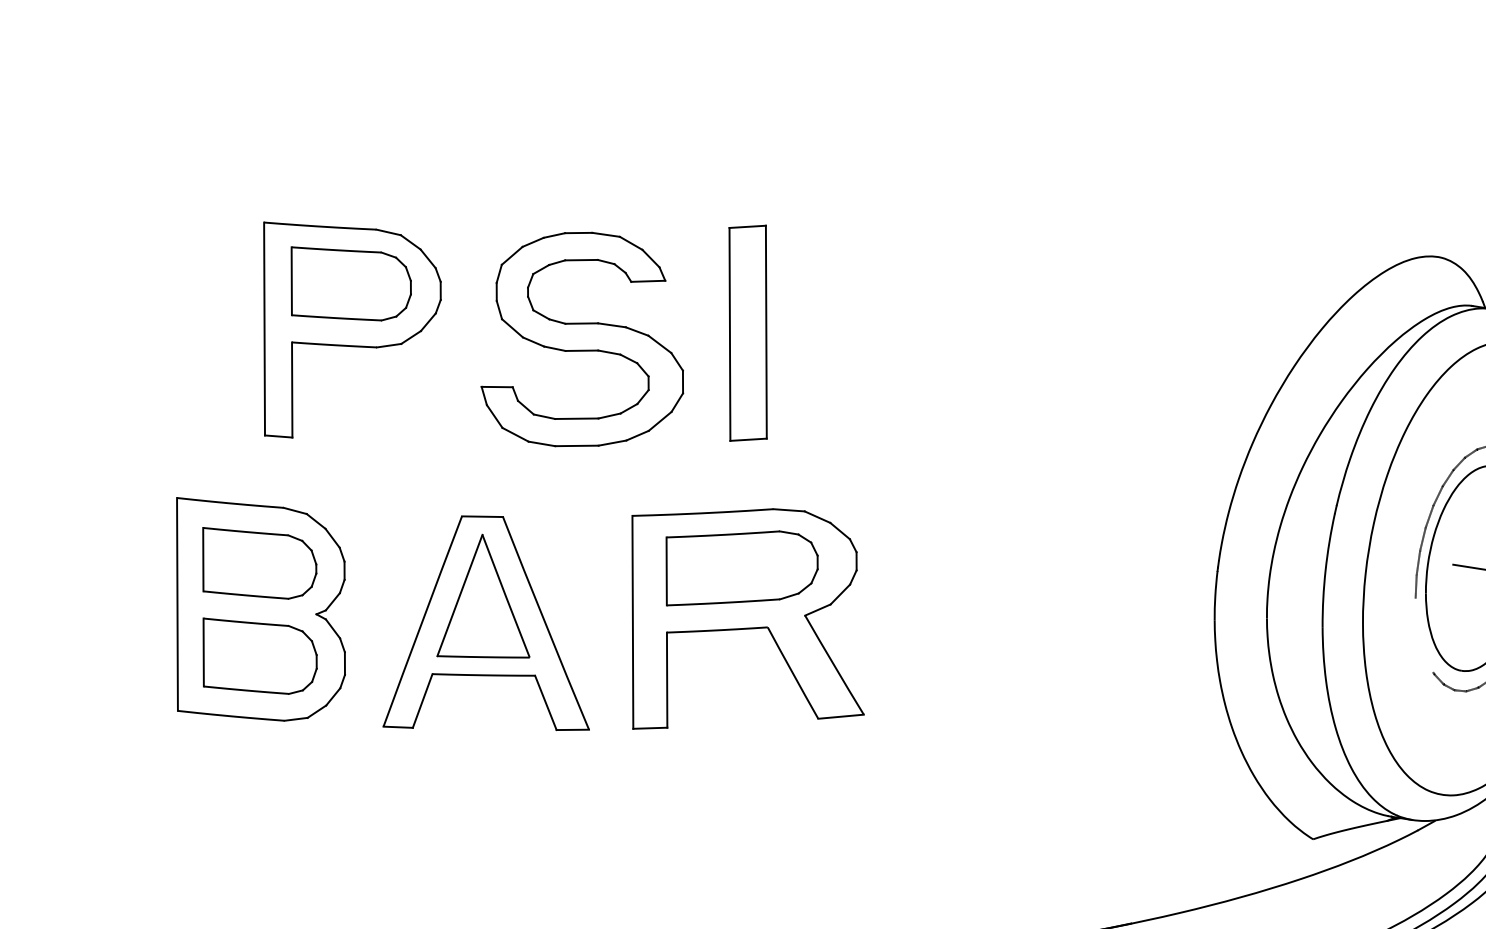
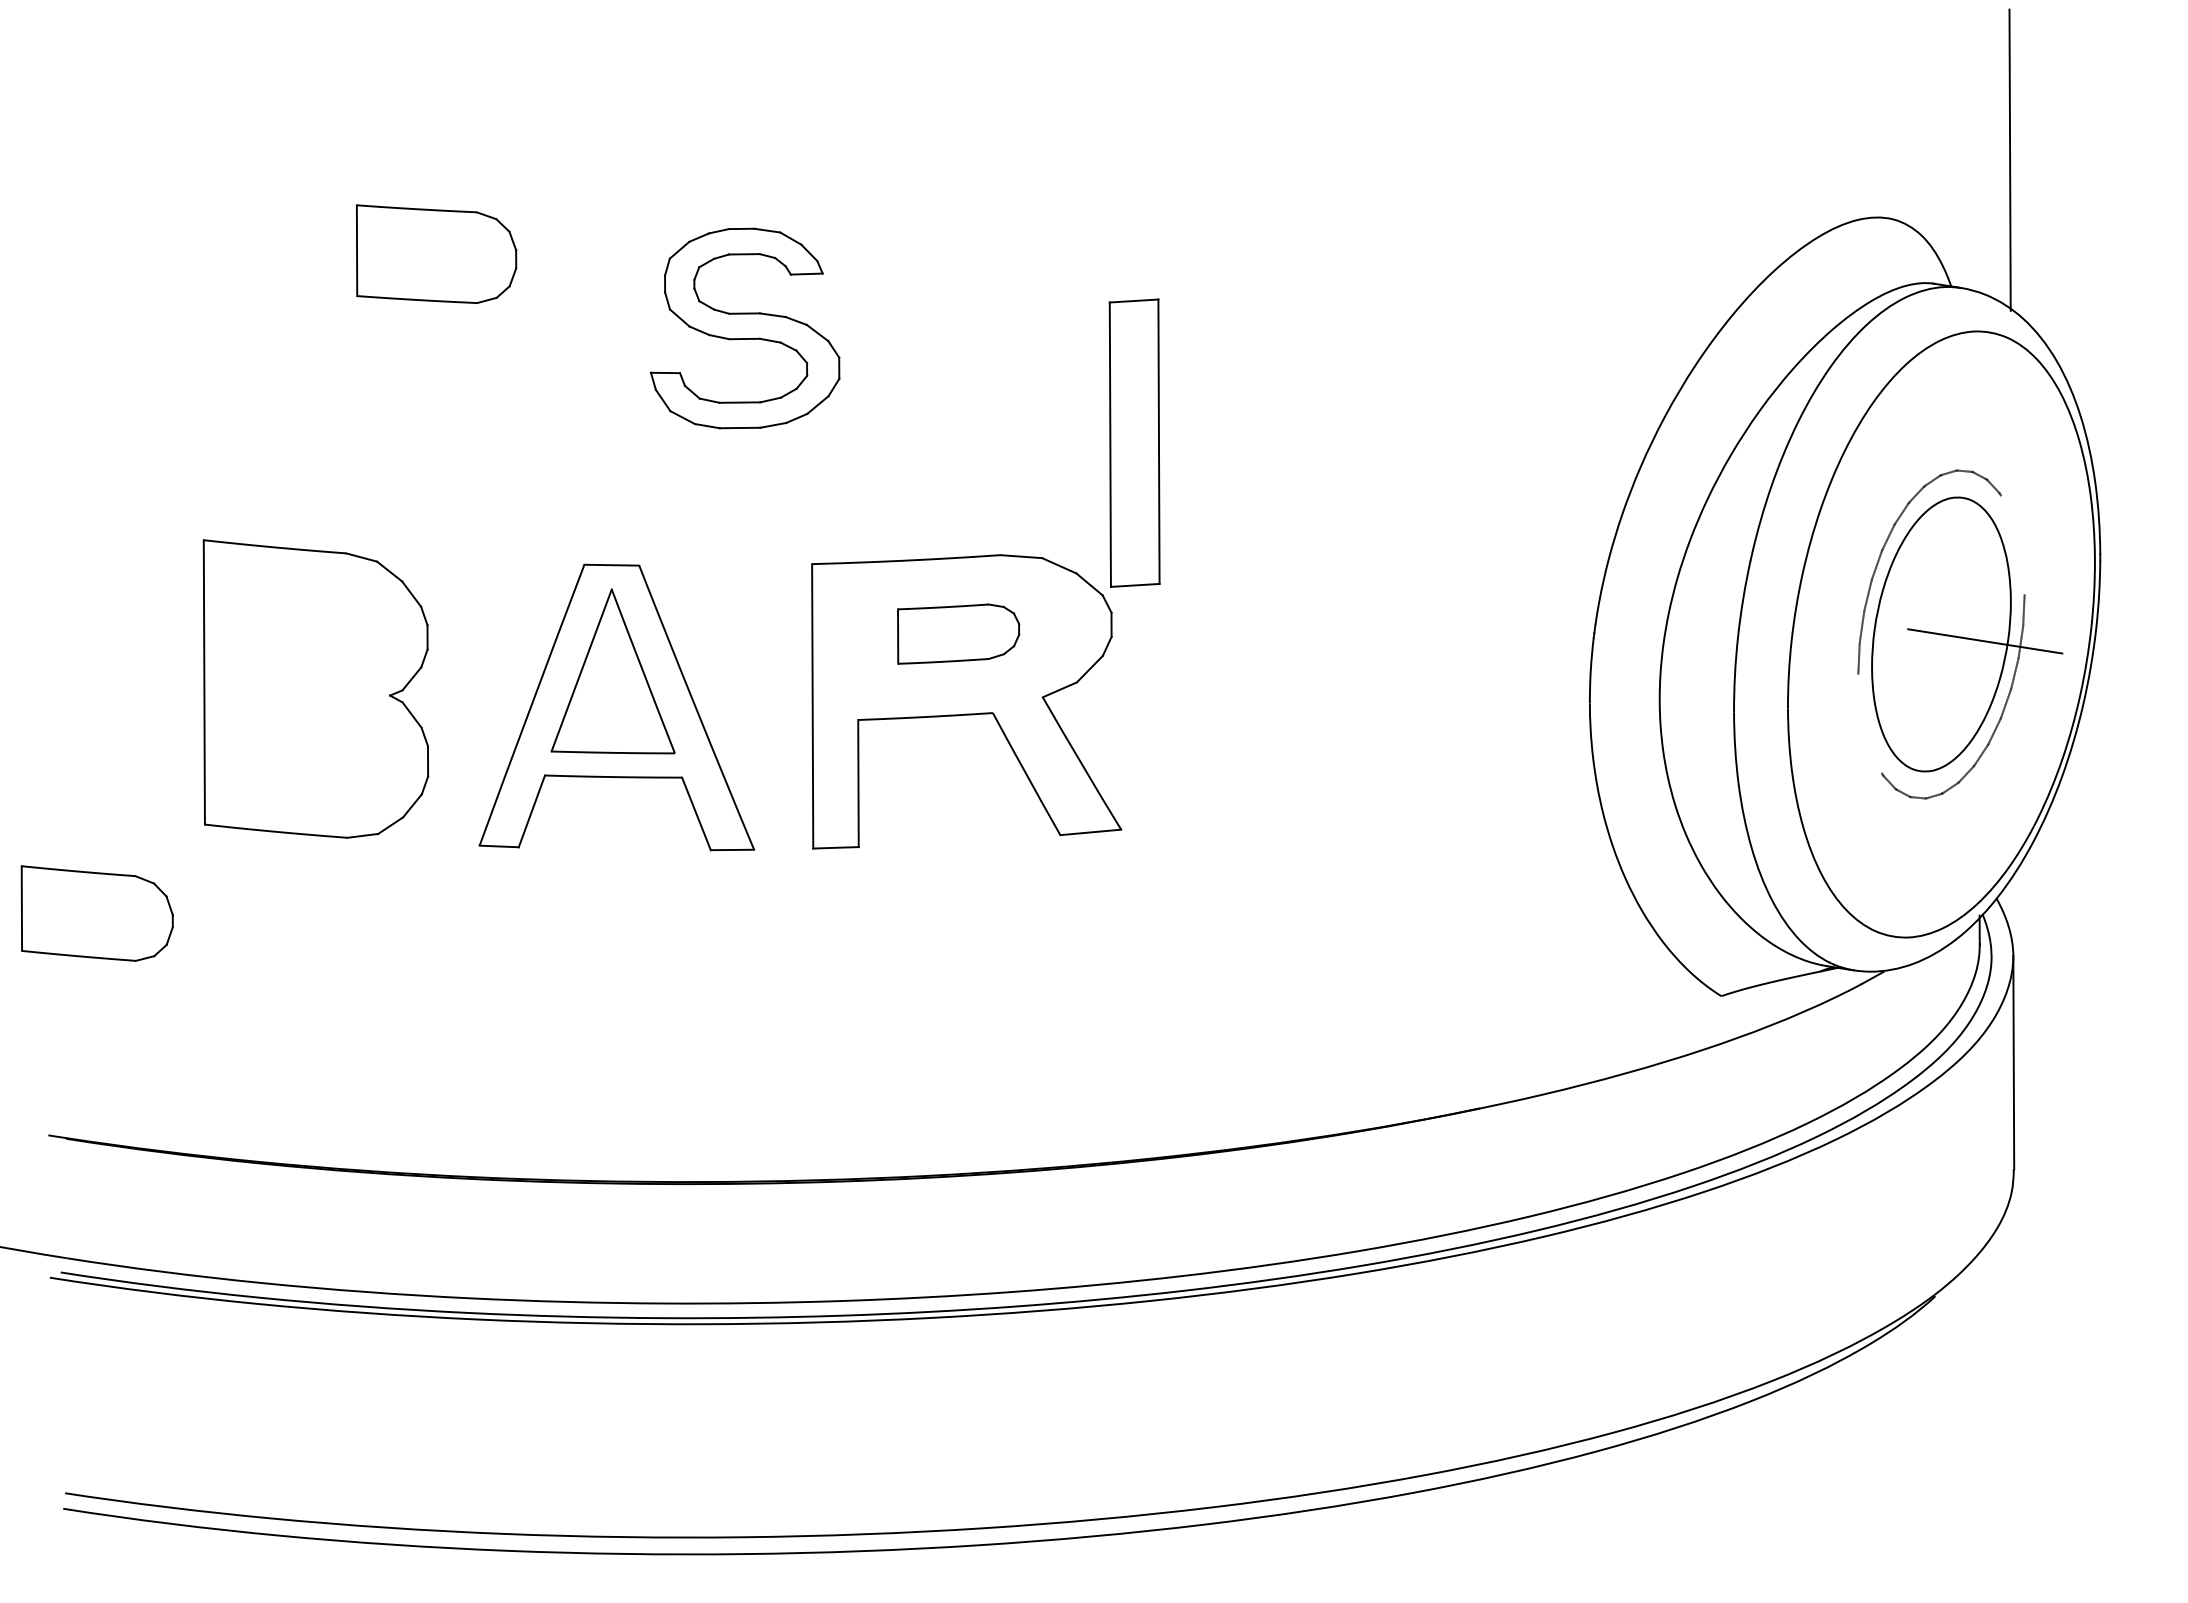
part: (352, 329) -> (438, 315), removed
part: (748, 332) -> (1134, 442), moved
part: (581, 339) -> (744, 328), size x0.7
part: (259, 563) -> (96, 913), moved
part: (742, 567) -> (958, 633), size x0.6
part: (259, 656) -> (314, 751), removed

